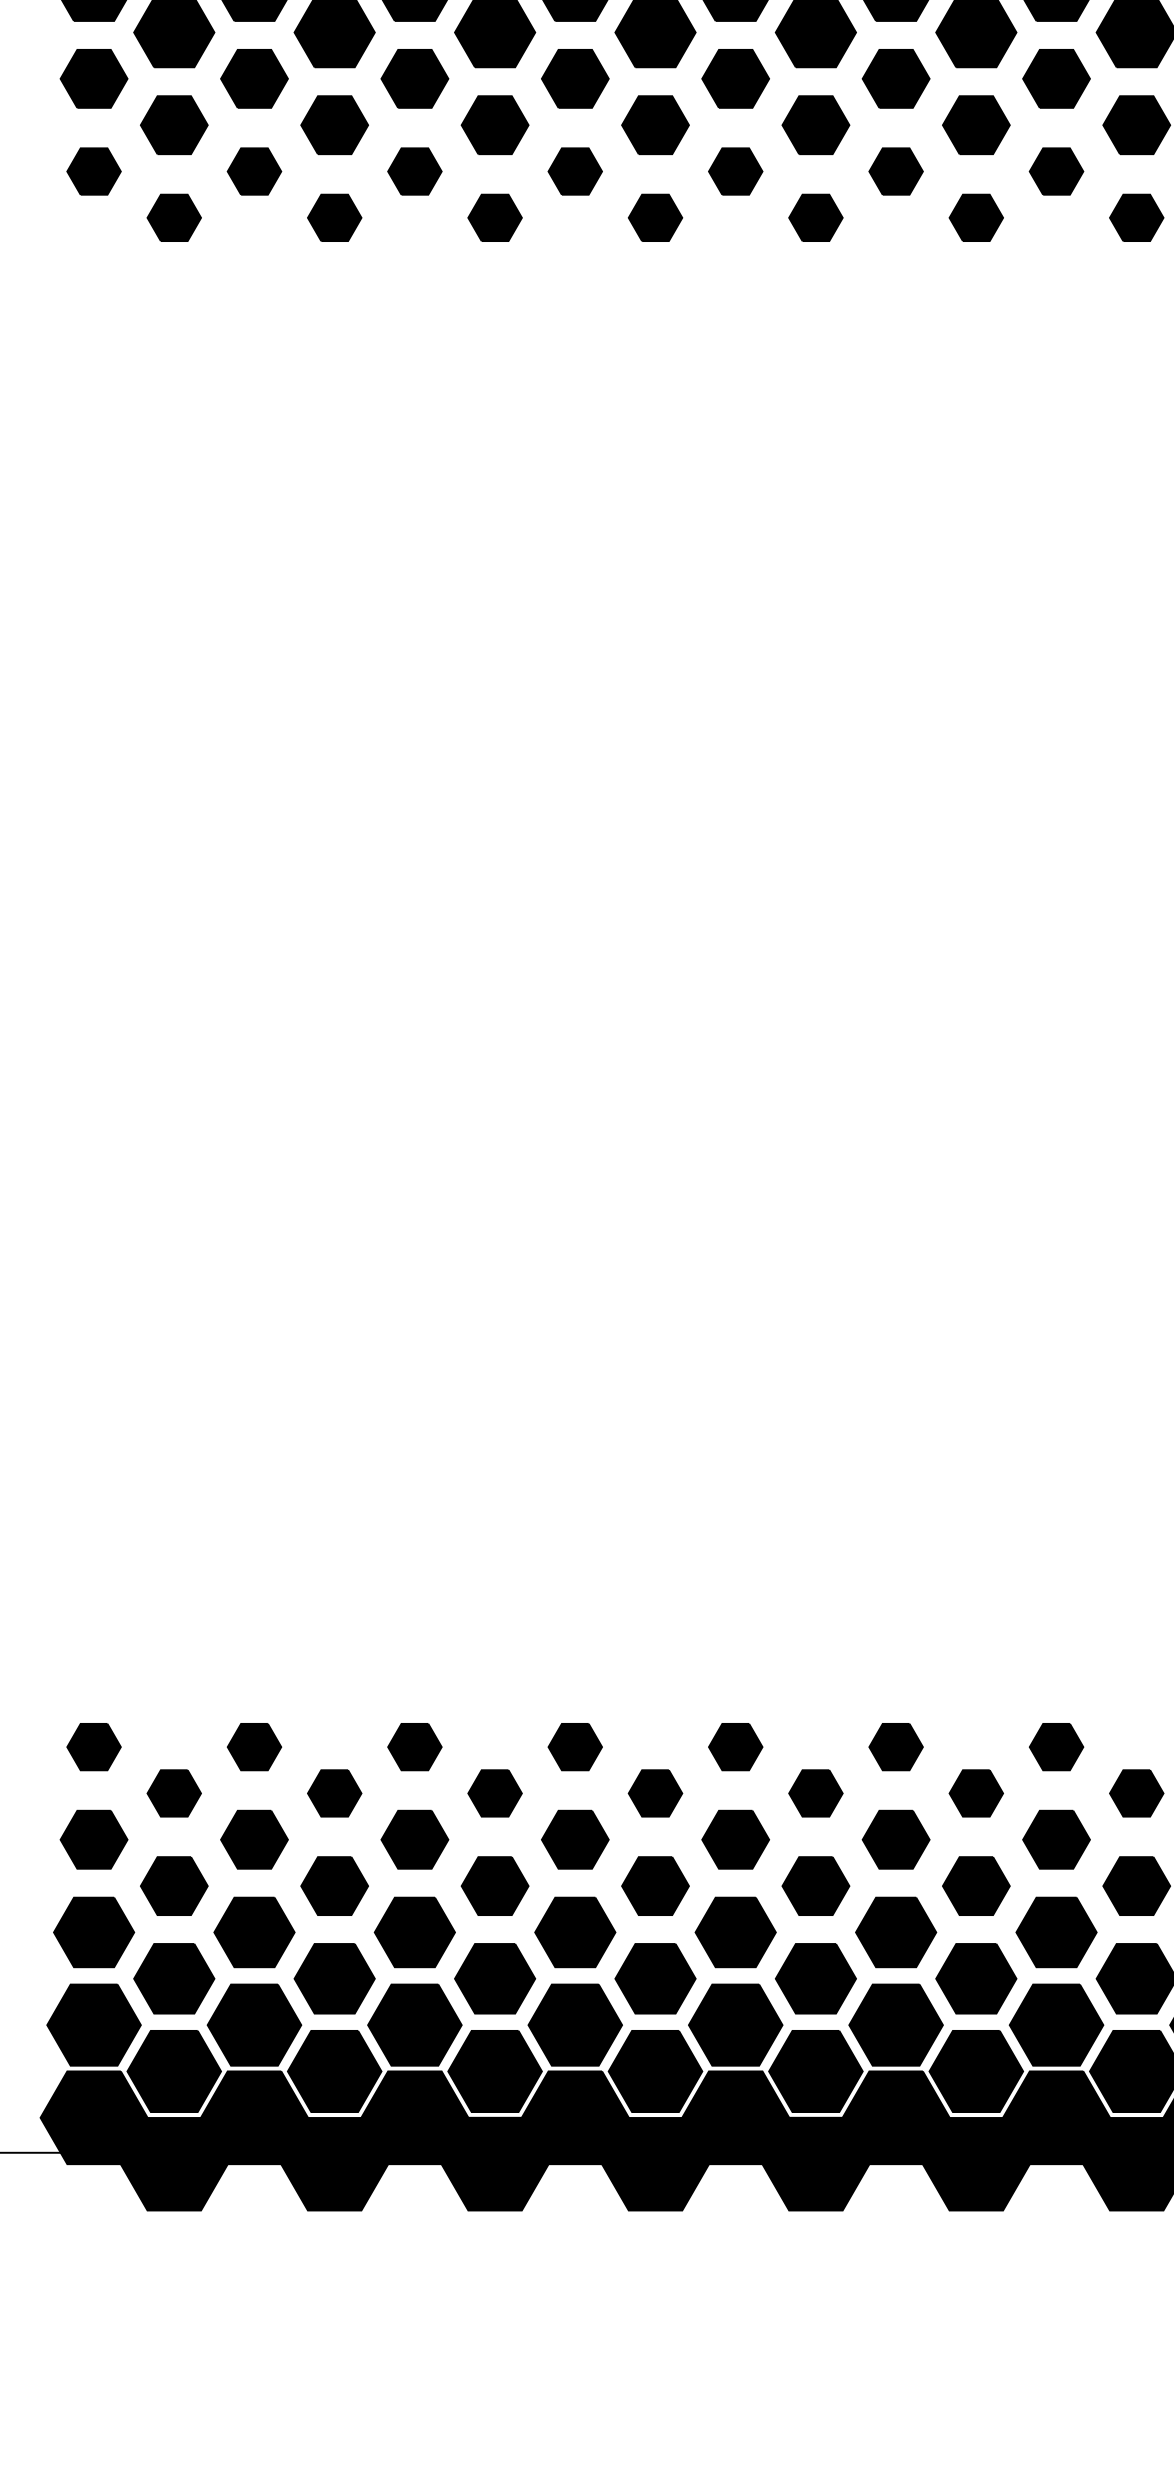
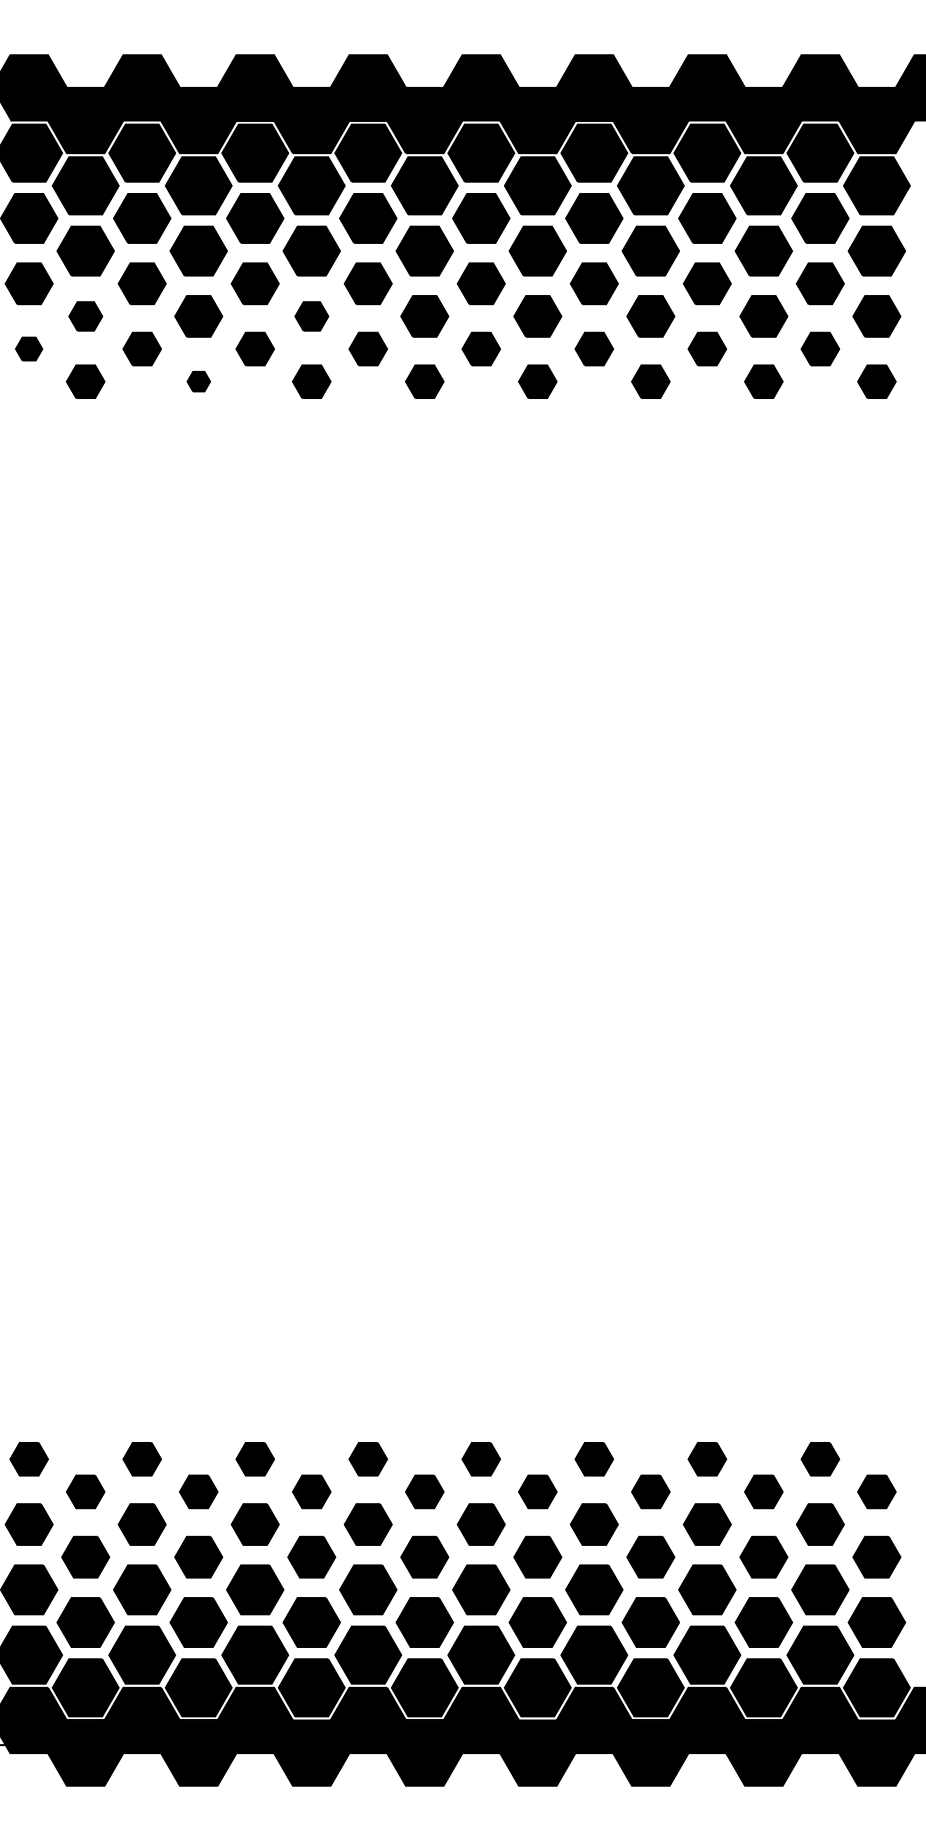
part: (173, 125) -> (85, 316), size x0.7
part: (494, 125) -> (311, 316), size x0.7
part: (93, 170) -> (28, 348), size x0.7
part: (334, 217) -> (198, 381), size x0.6

